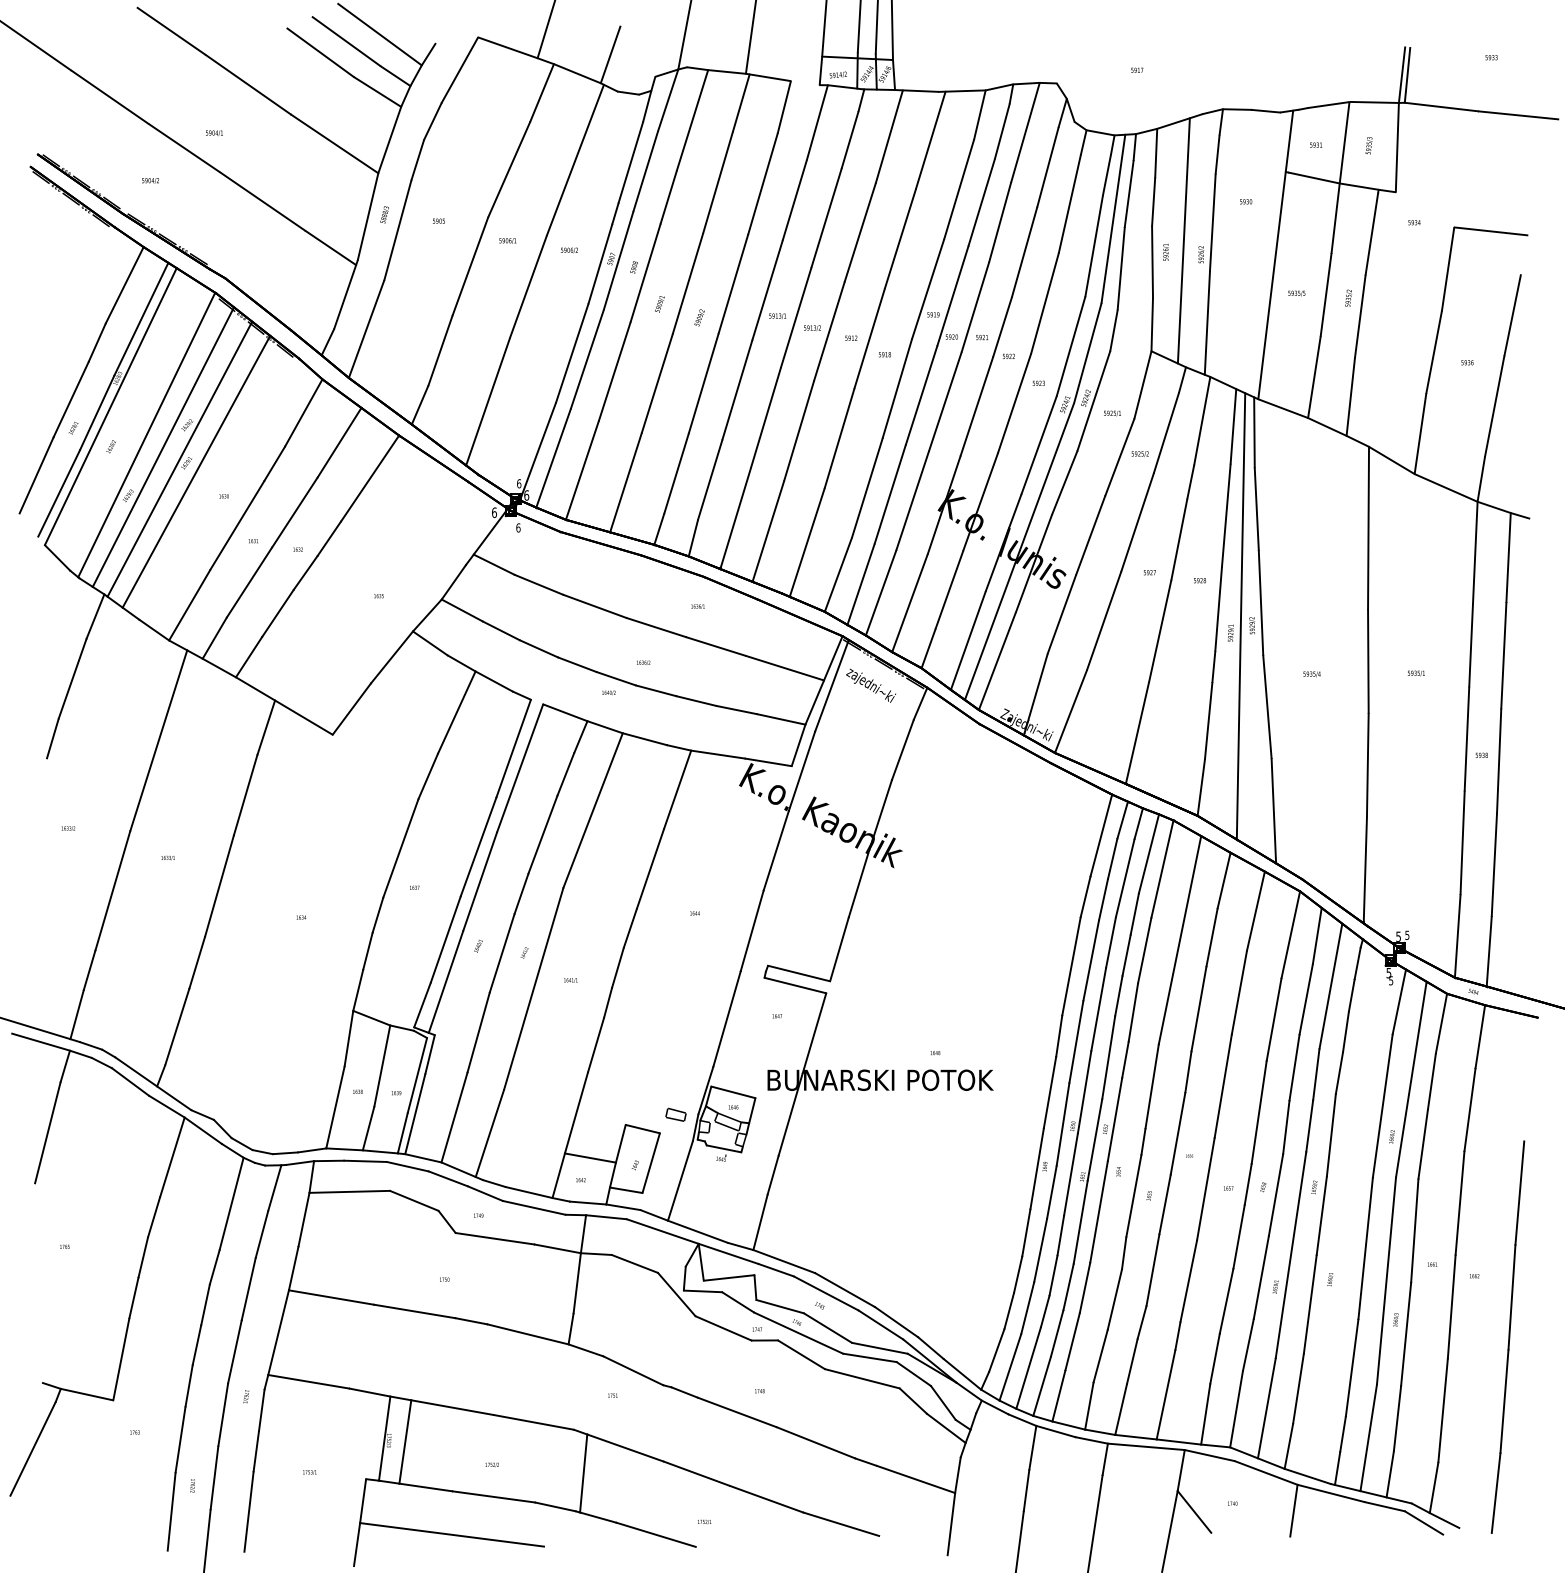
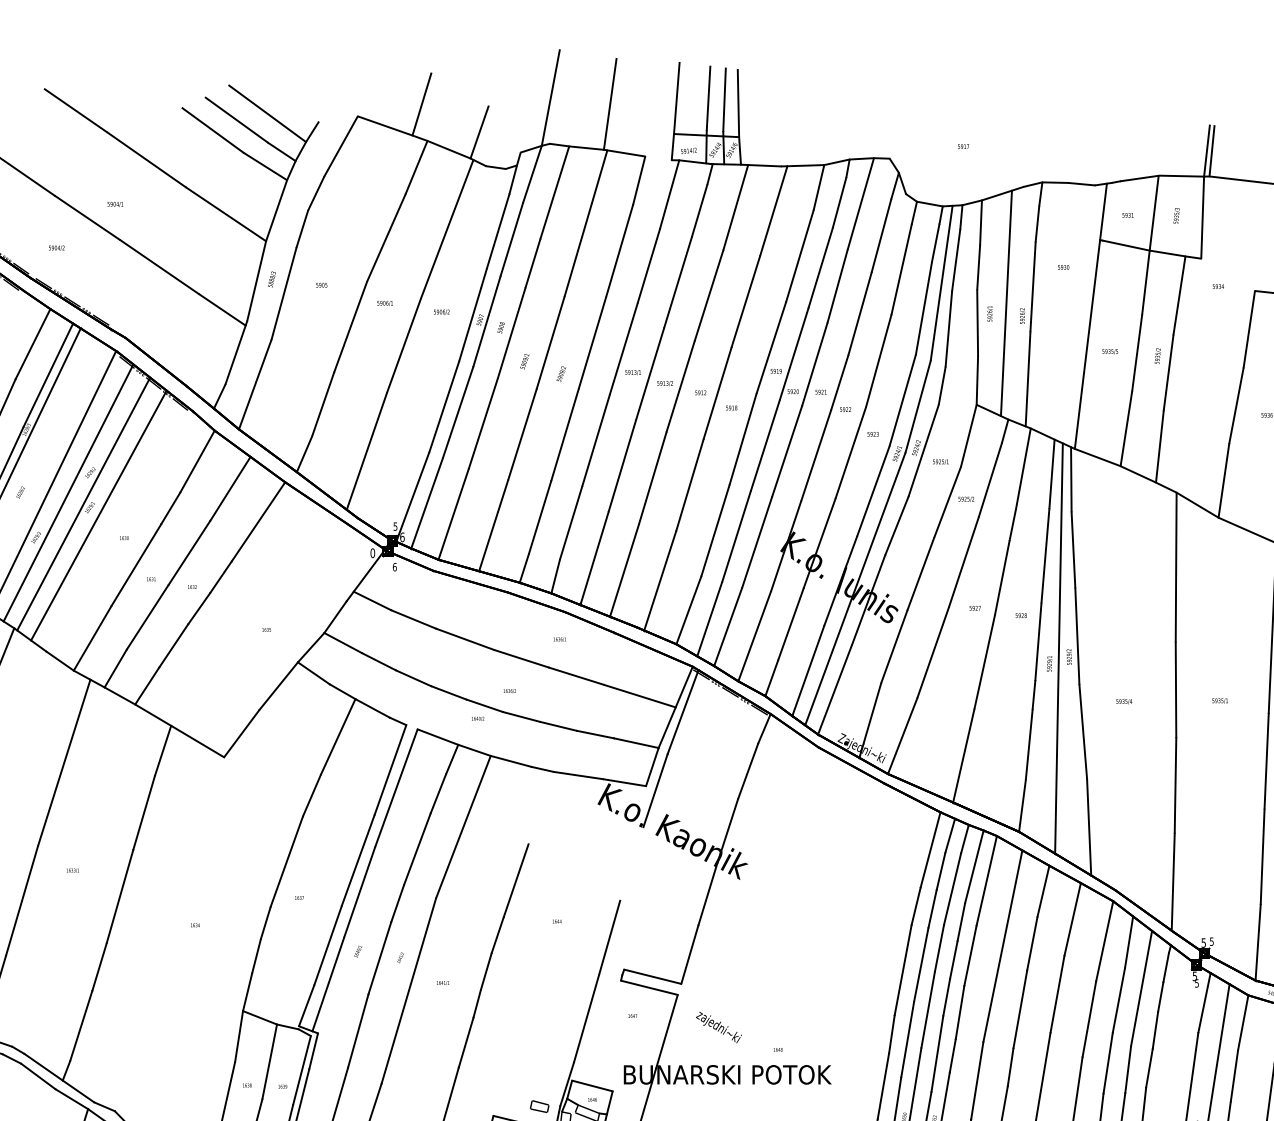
text: (519, 483) -> (395, 526), 6 -> 5
text: (494, 512) -> (372, 553), 6 -> 0
text: (870, 685) -> (718, 1027), moved
line: (677, 789) -> (541, 807), removed
line: (775, 850) -> (631, 863), removed

